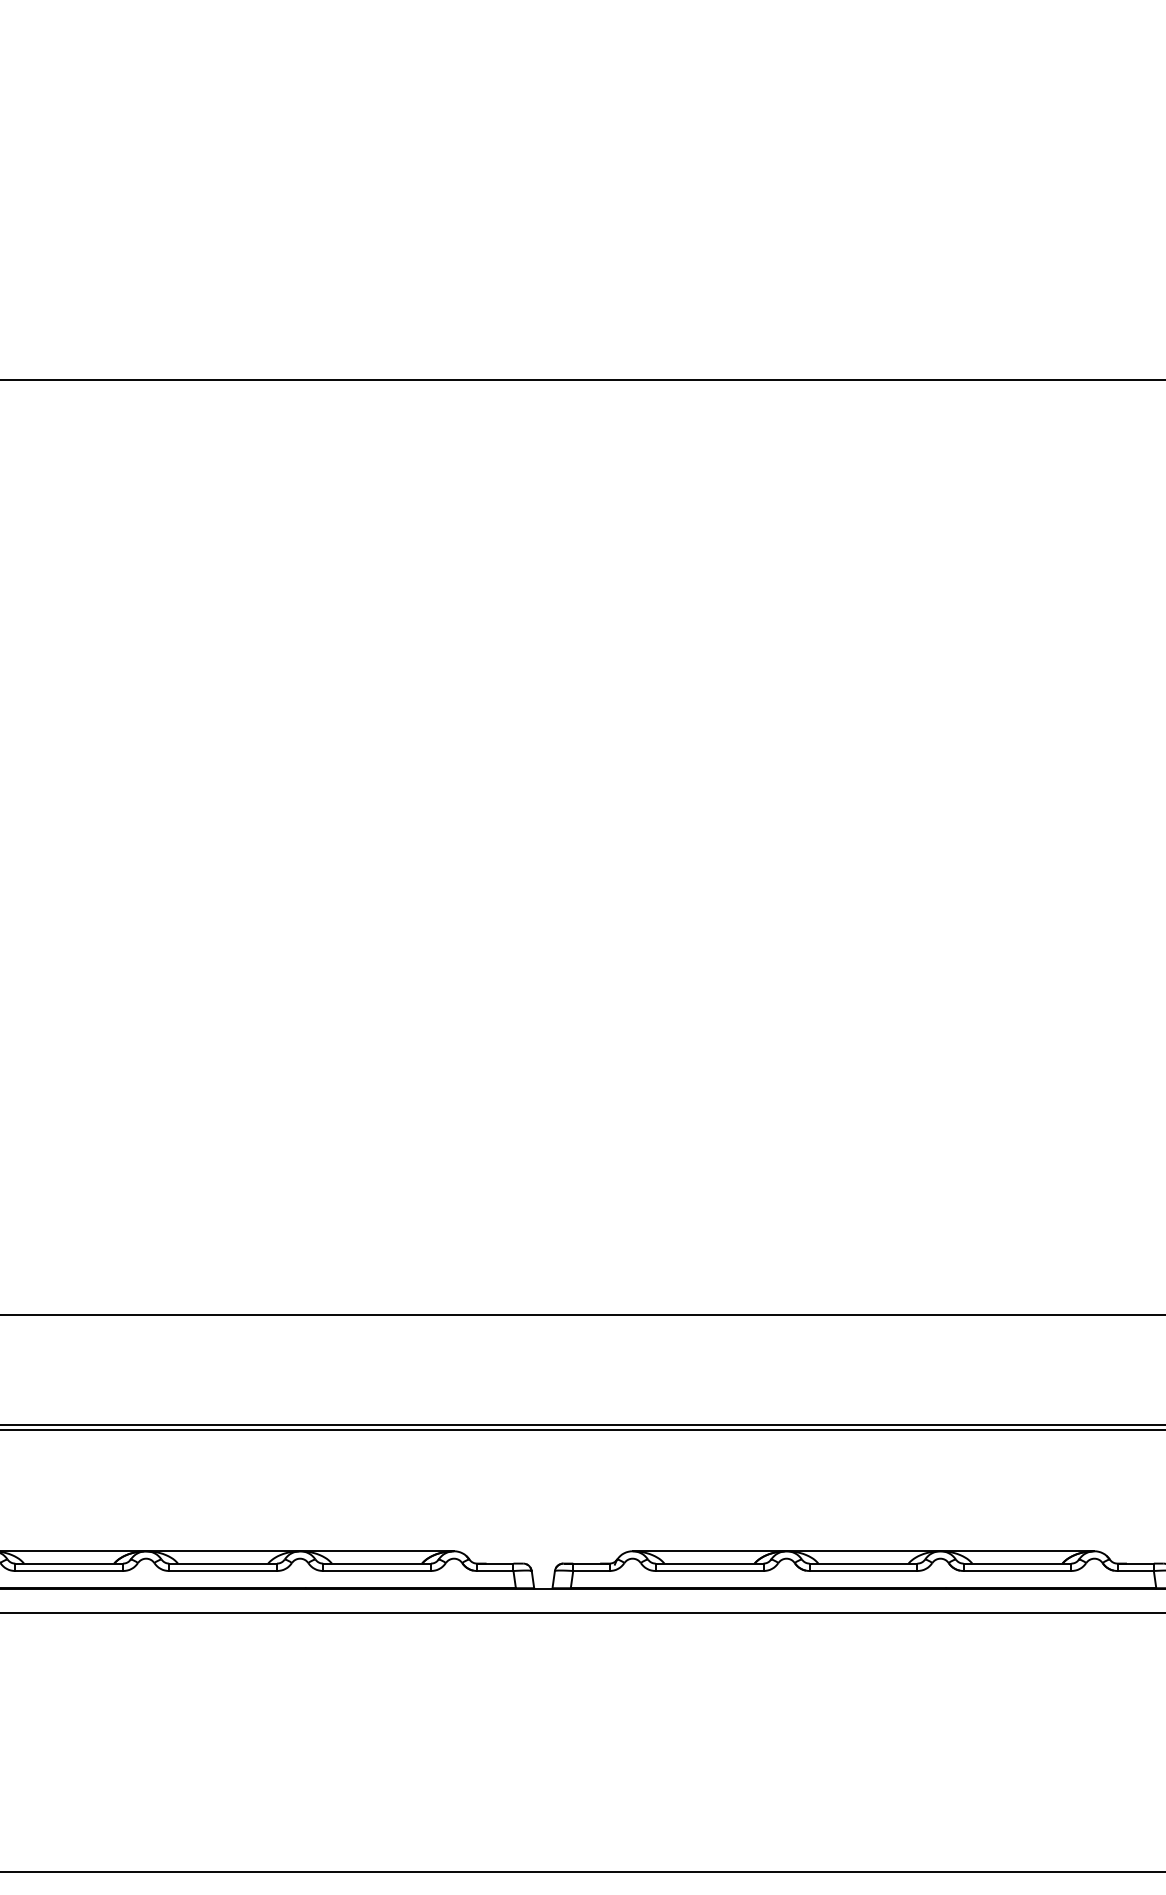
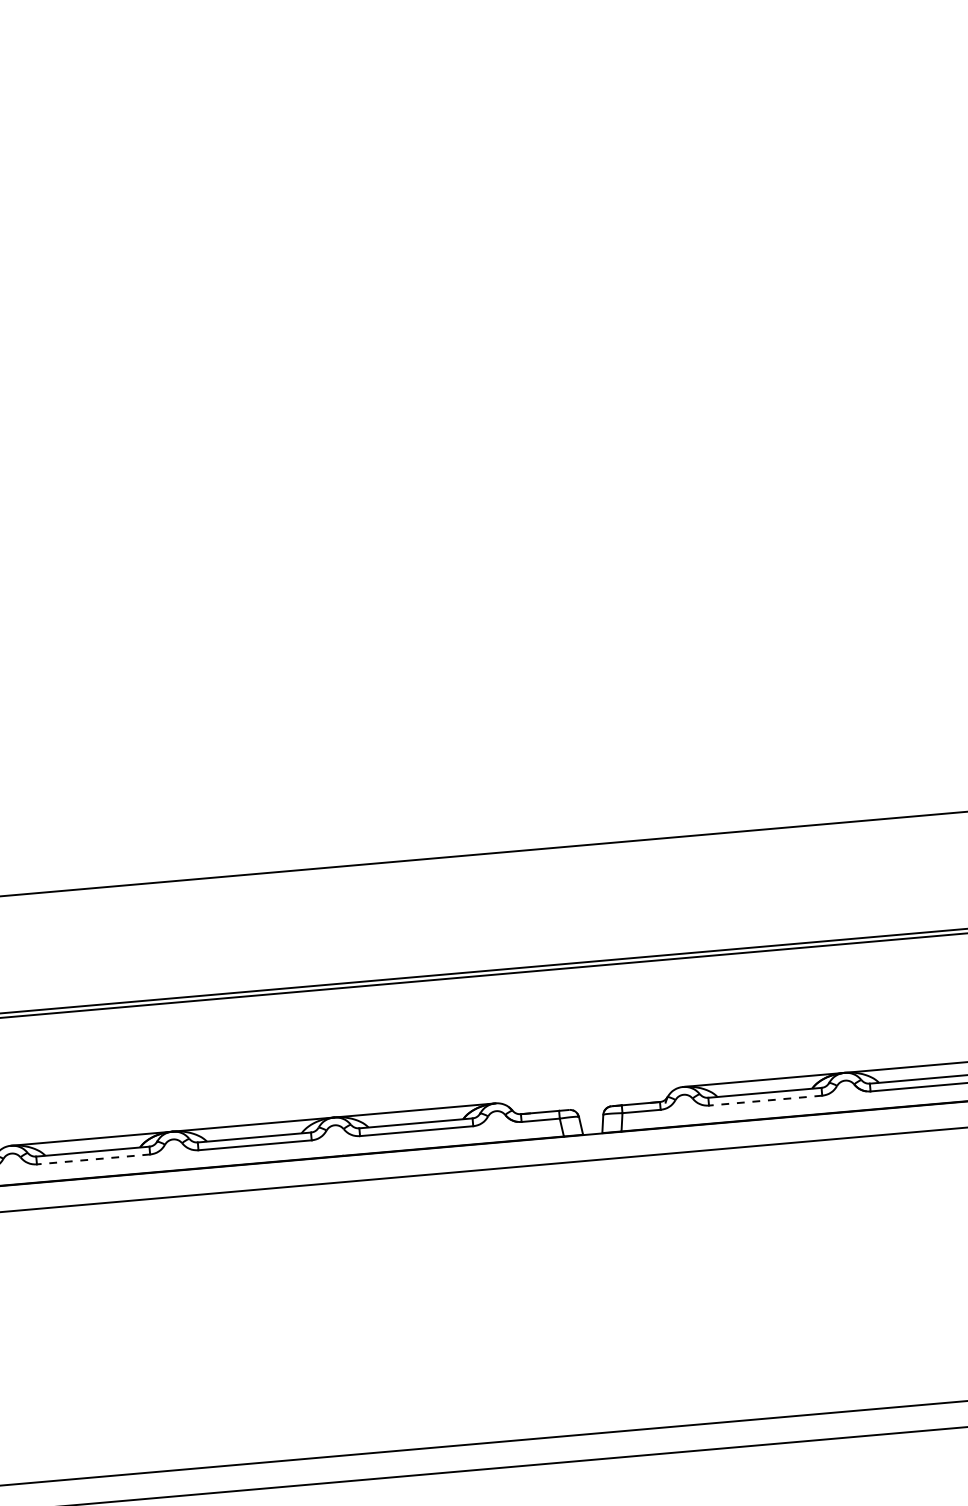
line: (69, 1571) -> (93, 1159), solid -> dashed
line: (709, 1571) -> (765, 1101), solid -> dashed

